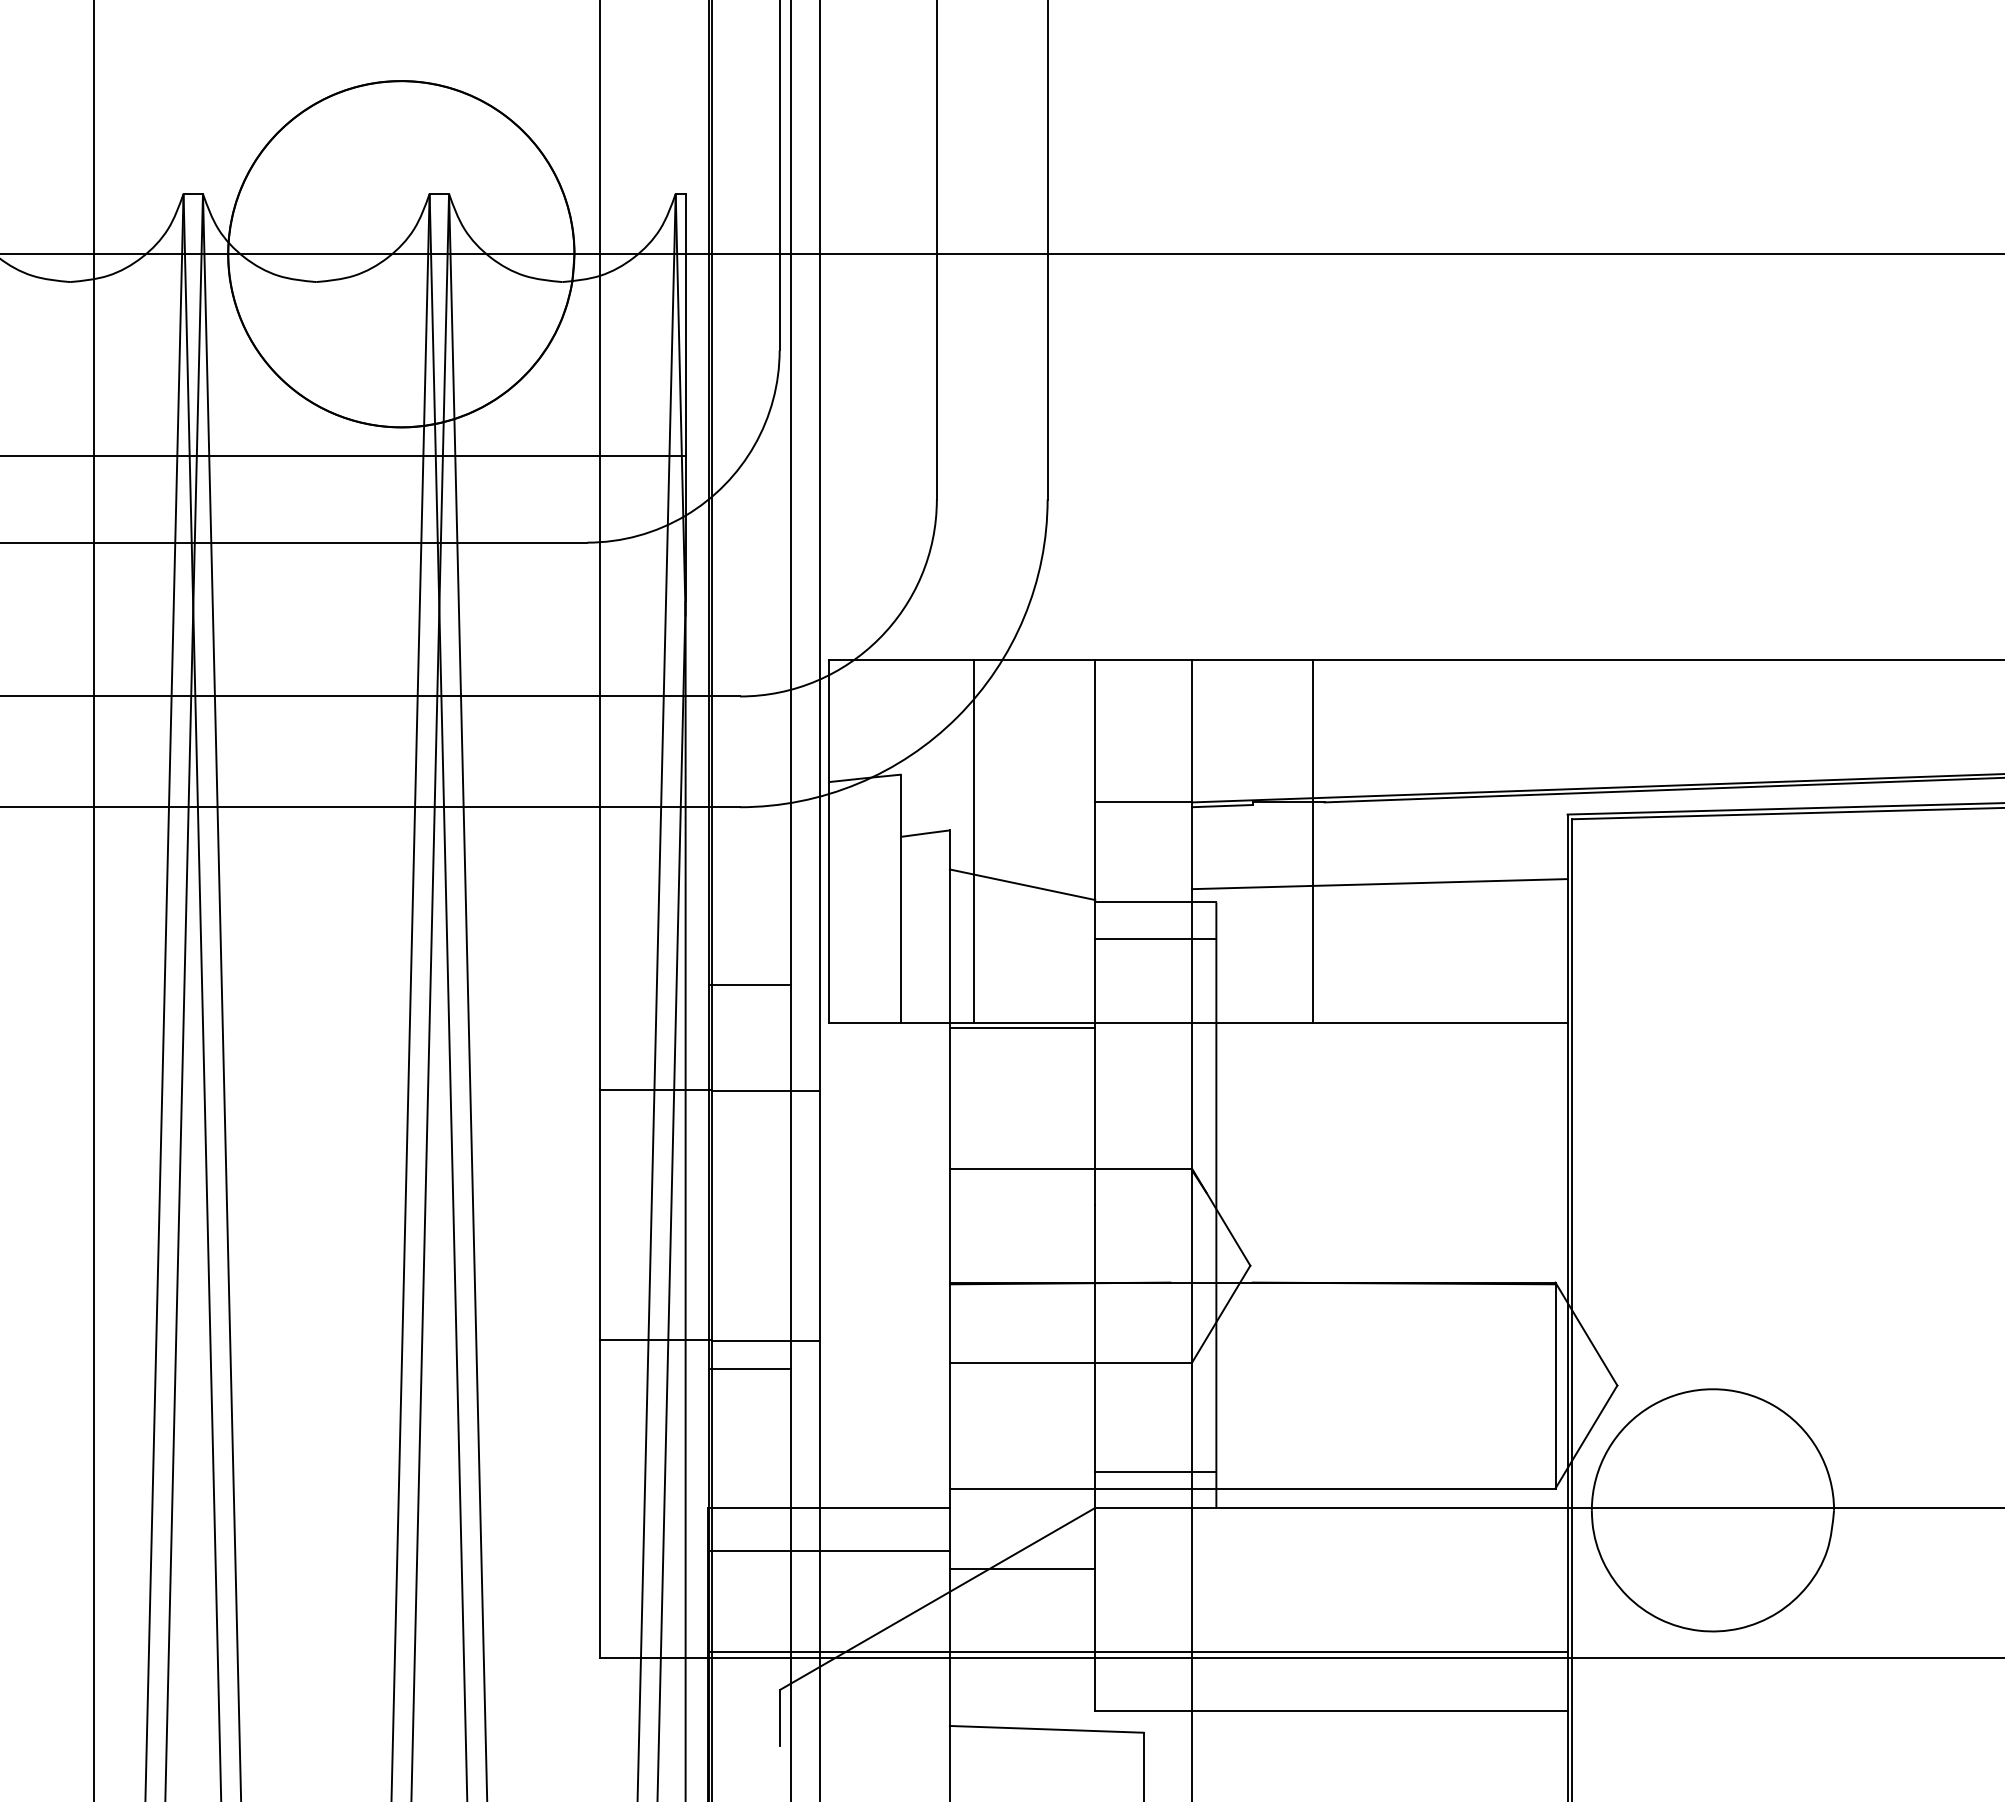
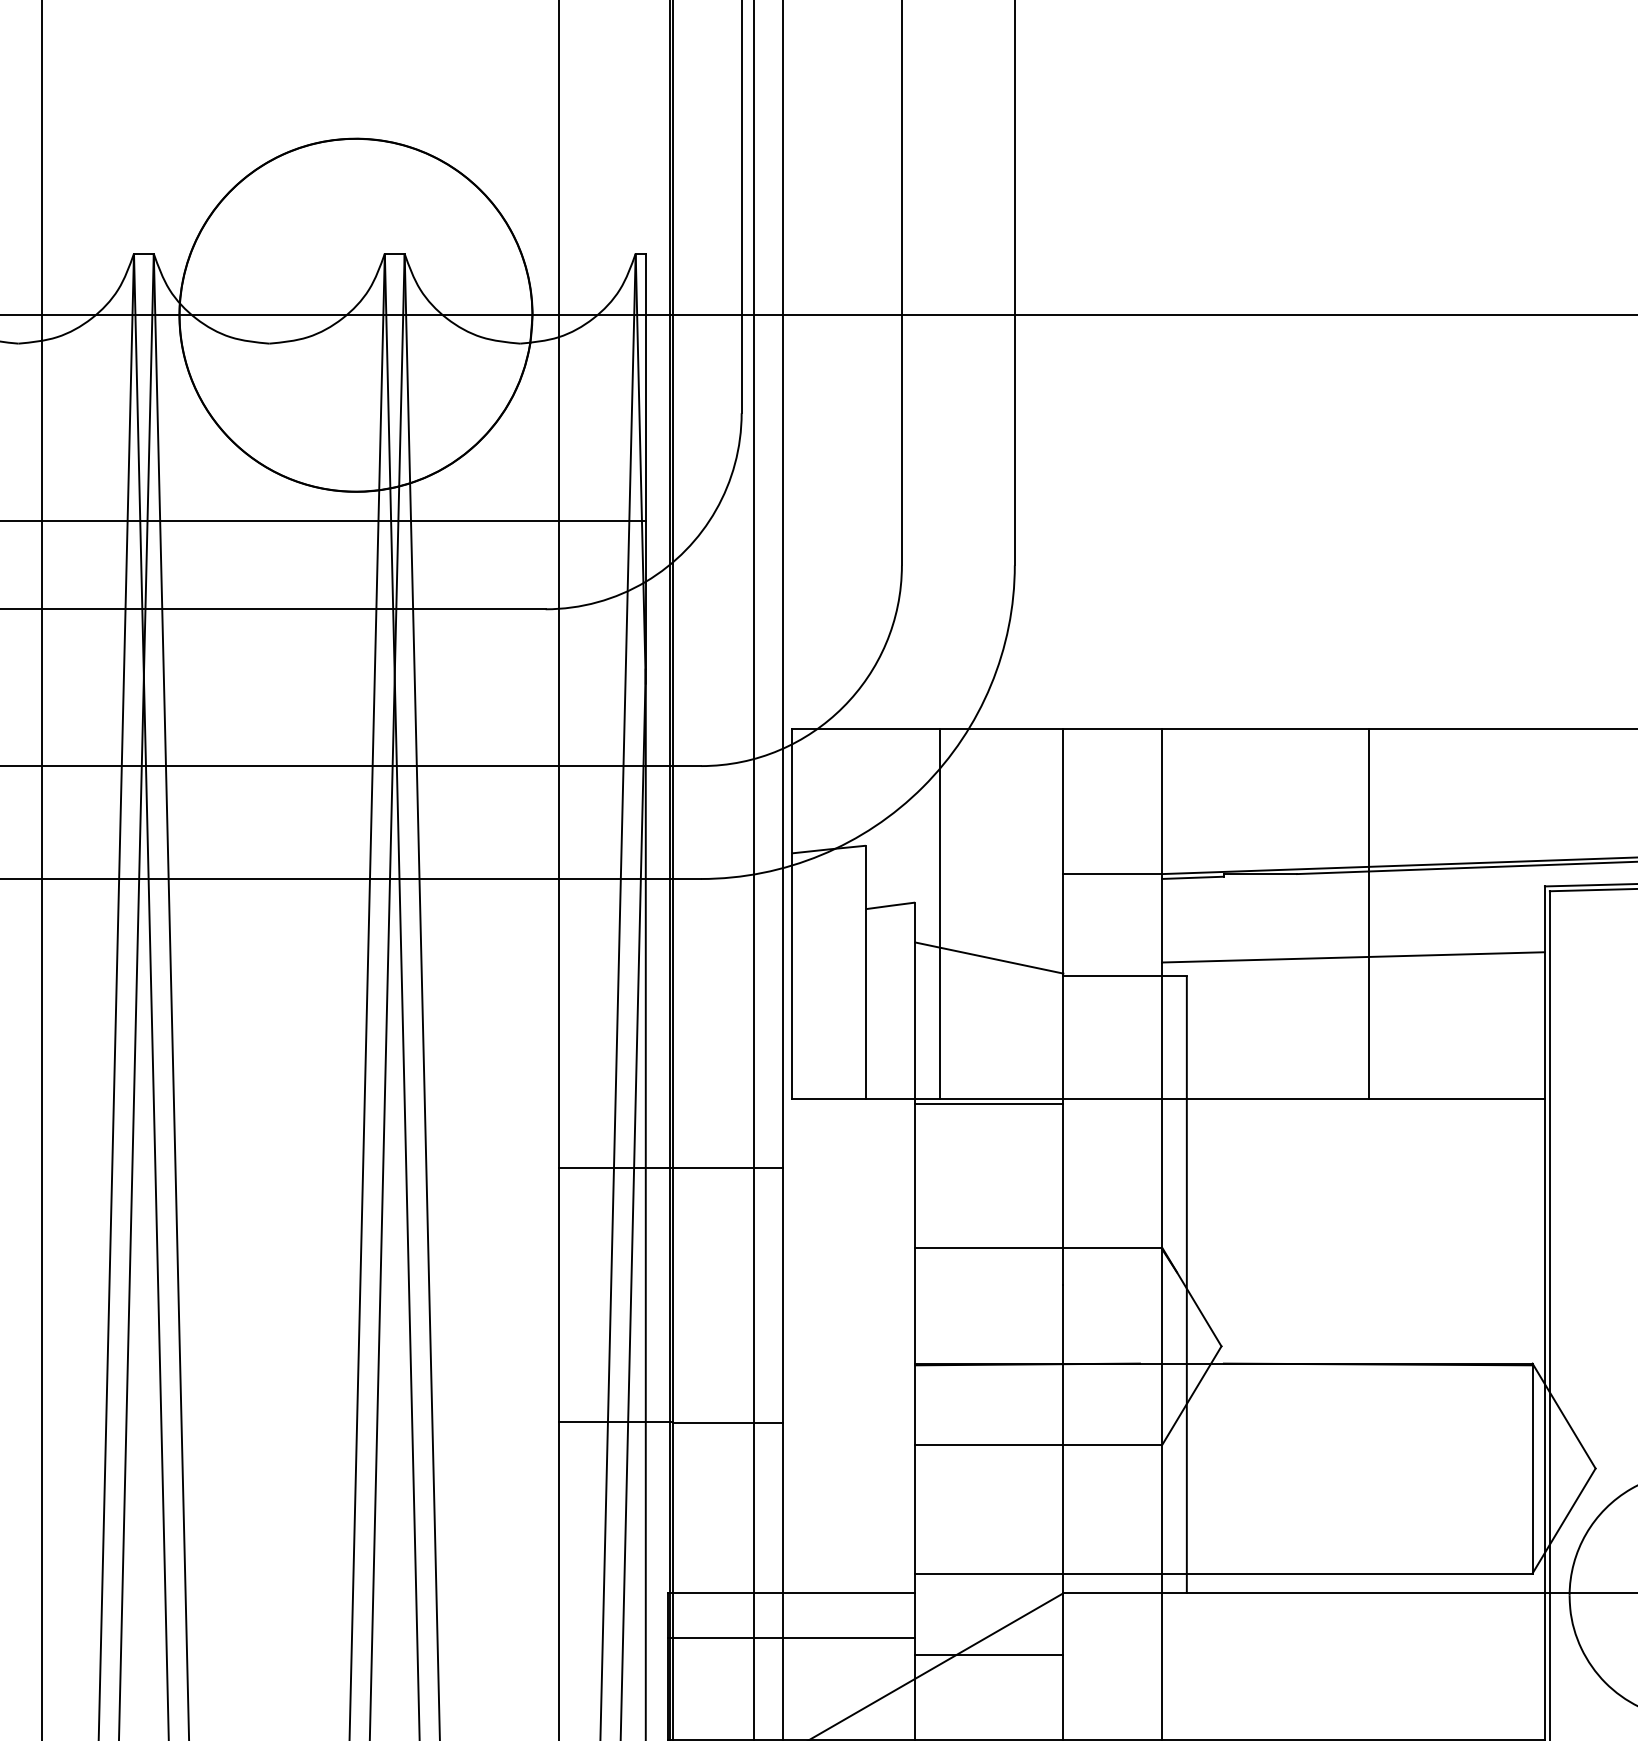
line: (1313, 841) -> (1369, 913), moved
line: (1155, 938) -> (1124, 1012), removed
line: (749, 984) -> (710, 1059), removed
line: (749, 1369) -> (710, 1452), removed
line: (1155, 1471) -> (1124, 1556), removed

